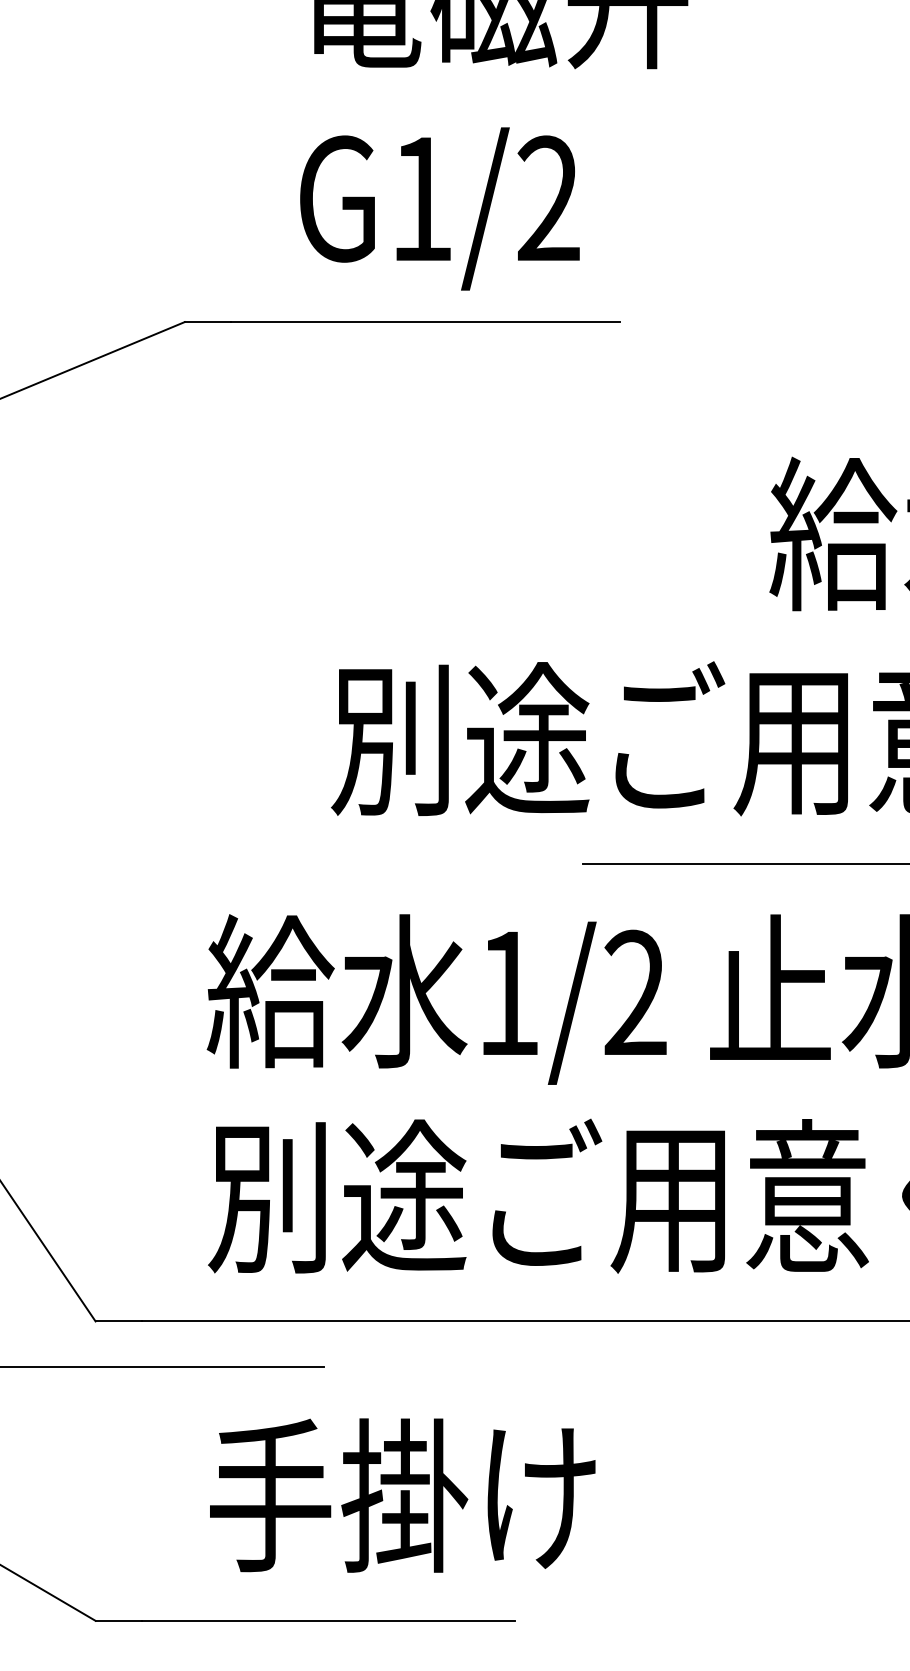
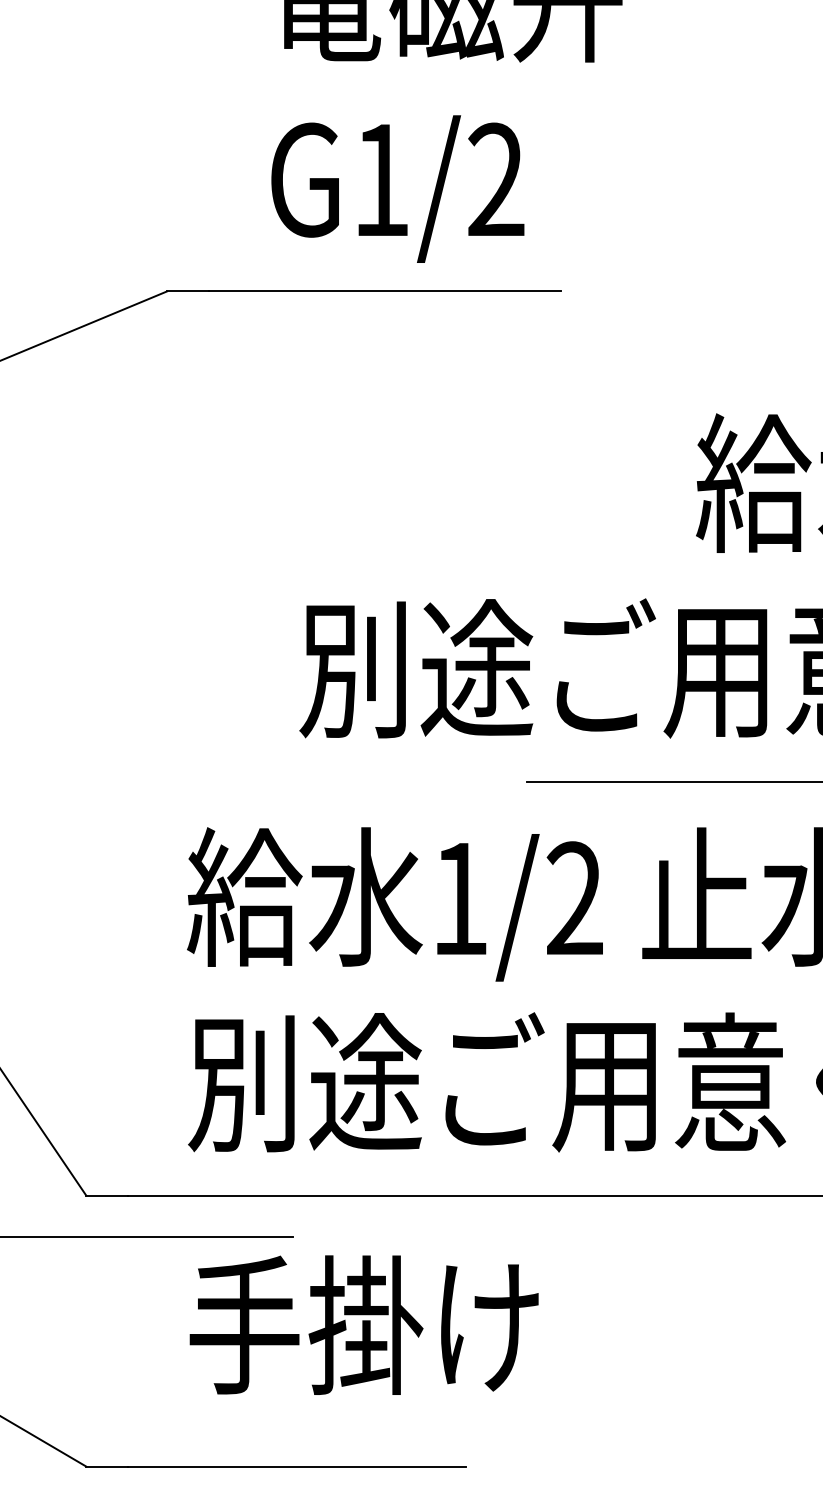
text: (402, 1495) -> (363, 1325), moved

